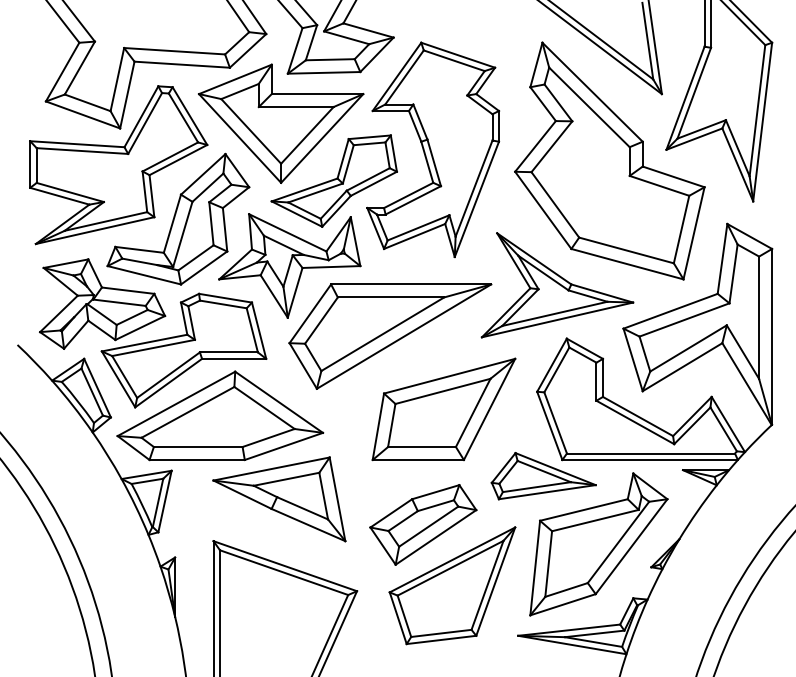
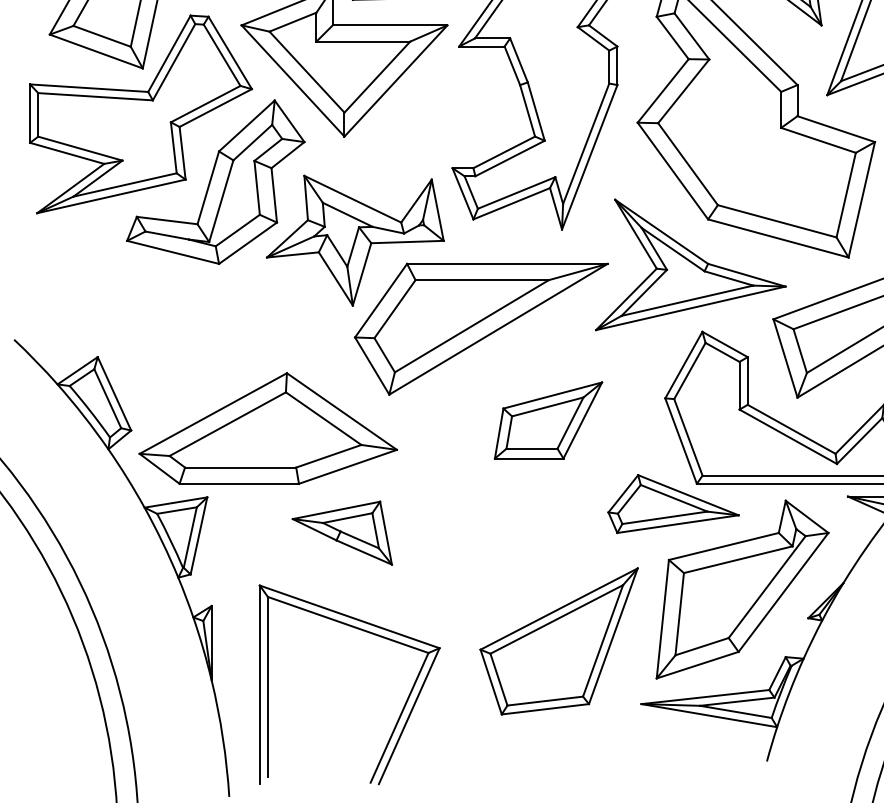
part: (333, 180) -> (410, 133), removed
part: (156, 339) -> (188, 332), removed
part: (443, 409) -> (547, 420), size x0.6
part: (279, 499) -> (342, 533), size x0.6
part: (423, 524) -> (522, 564), removed

